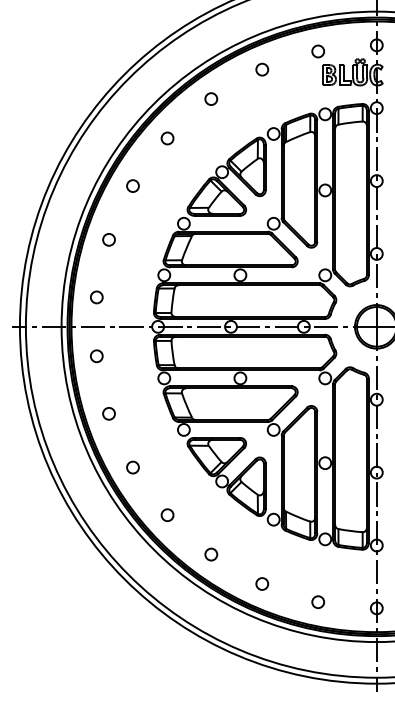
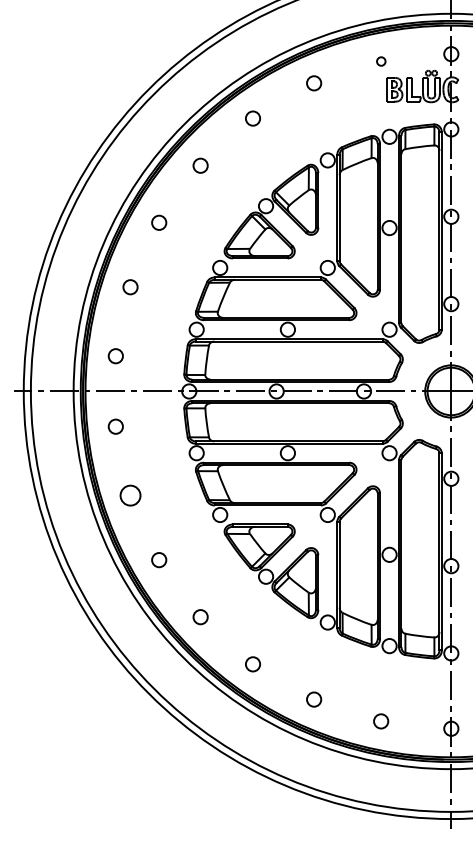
circle: (318, 51) -> (381, 61), size x0.6
circle: (108, 413) -> (129, 495), size x1.4

